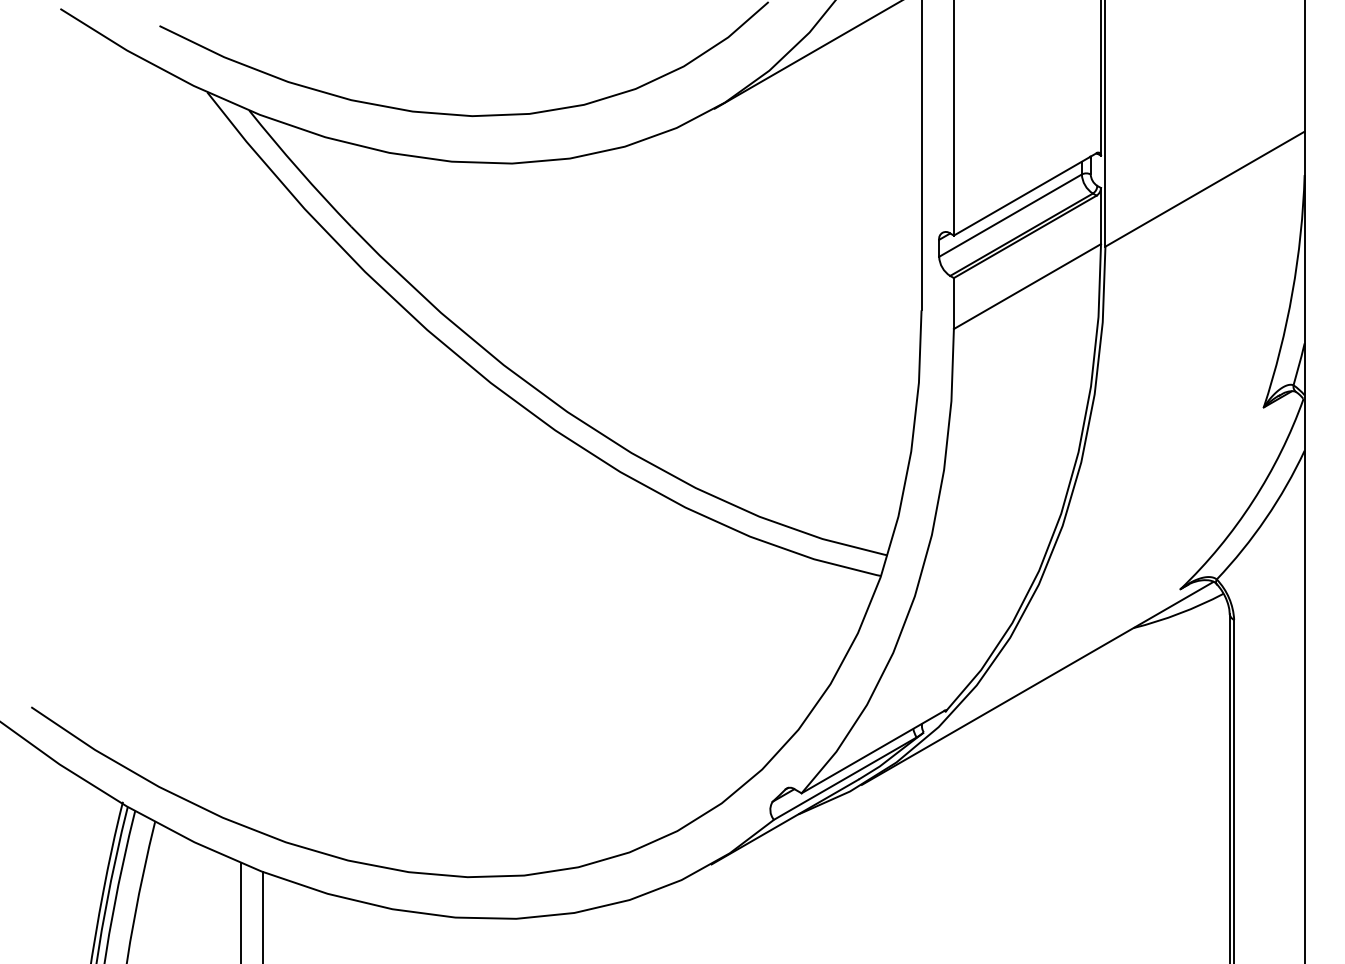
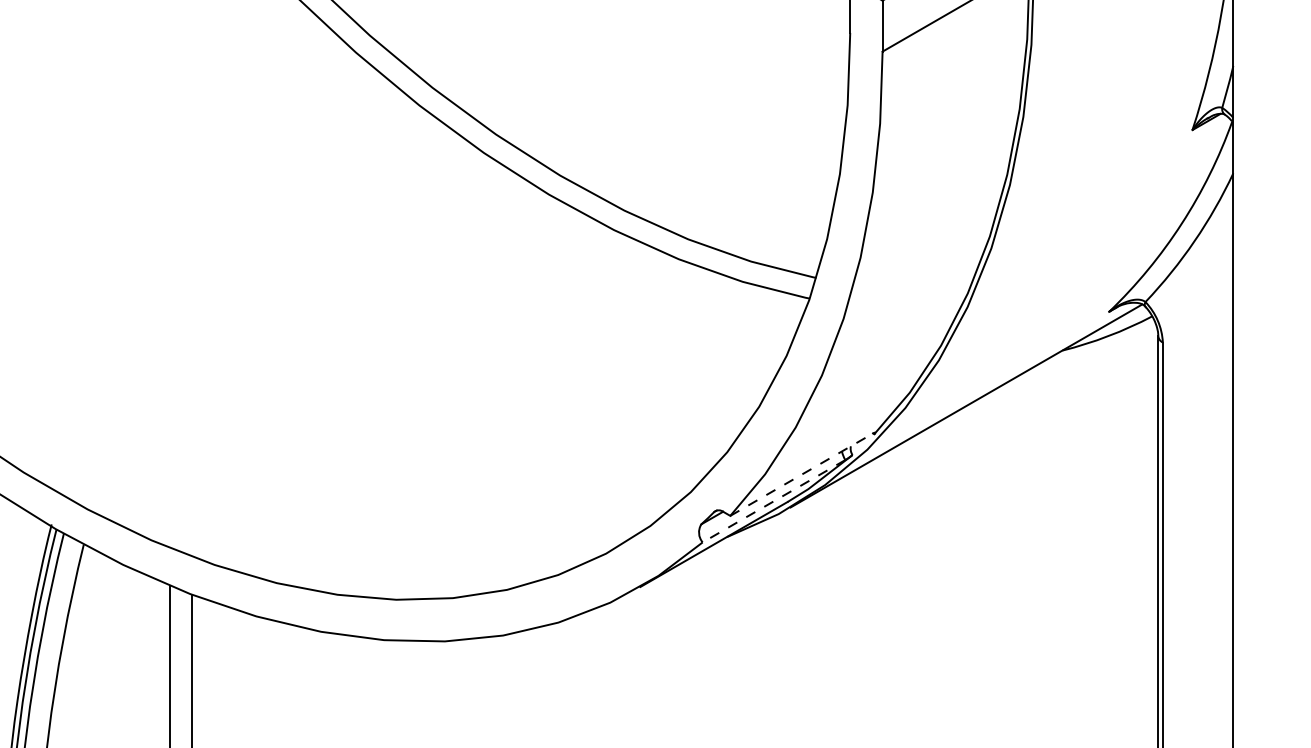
line: (873, 751) -> (802, 474), solid -> dashed
line: (844, 778) -> (773, 501), solid -> dashed

